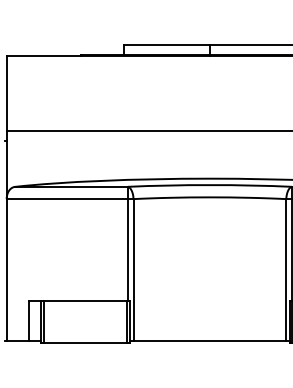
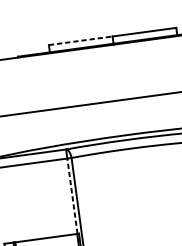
line: (167, 44) -> (81, 40), solid -> dashed
line: (127, 249) -> (72, 195), solid -> dashed

